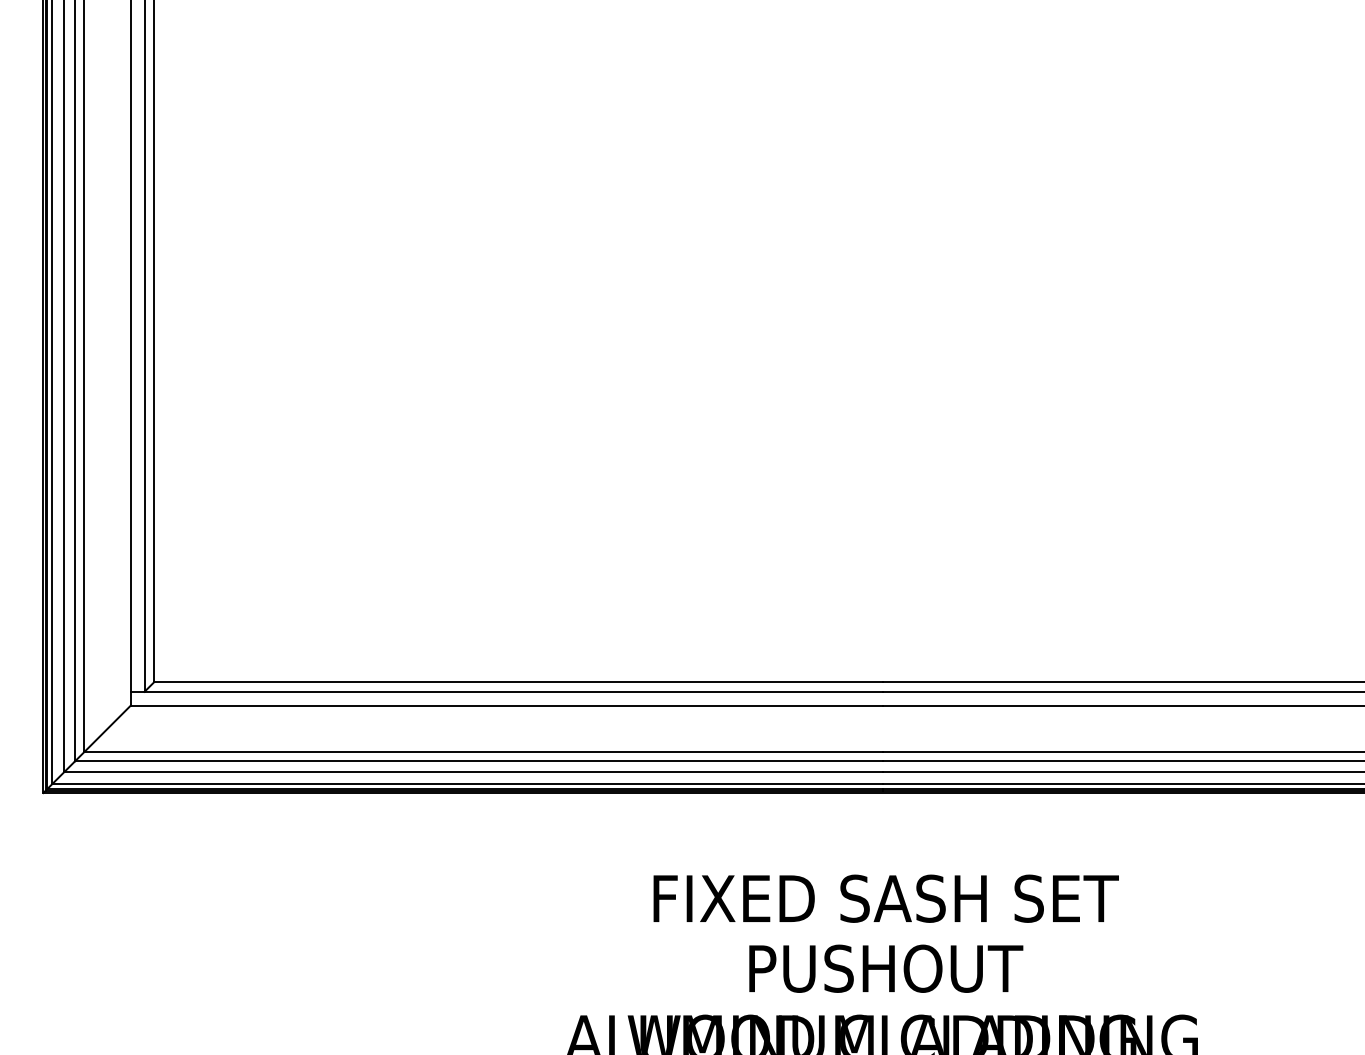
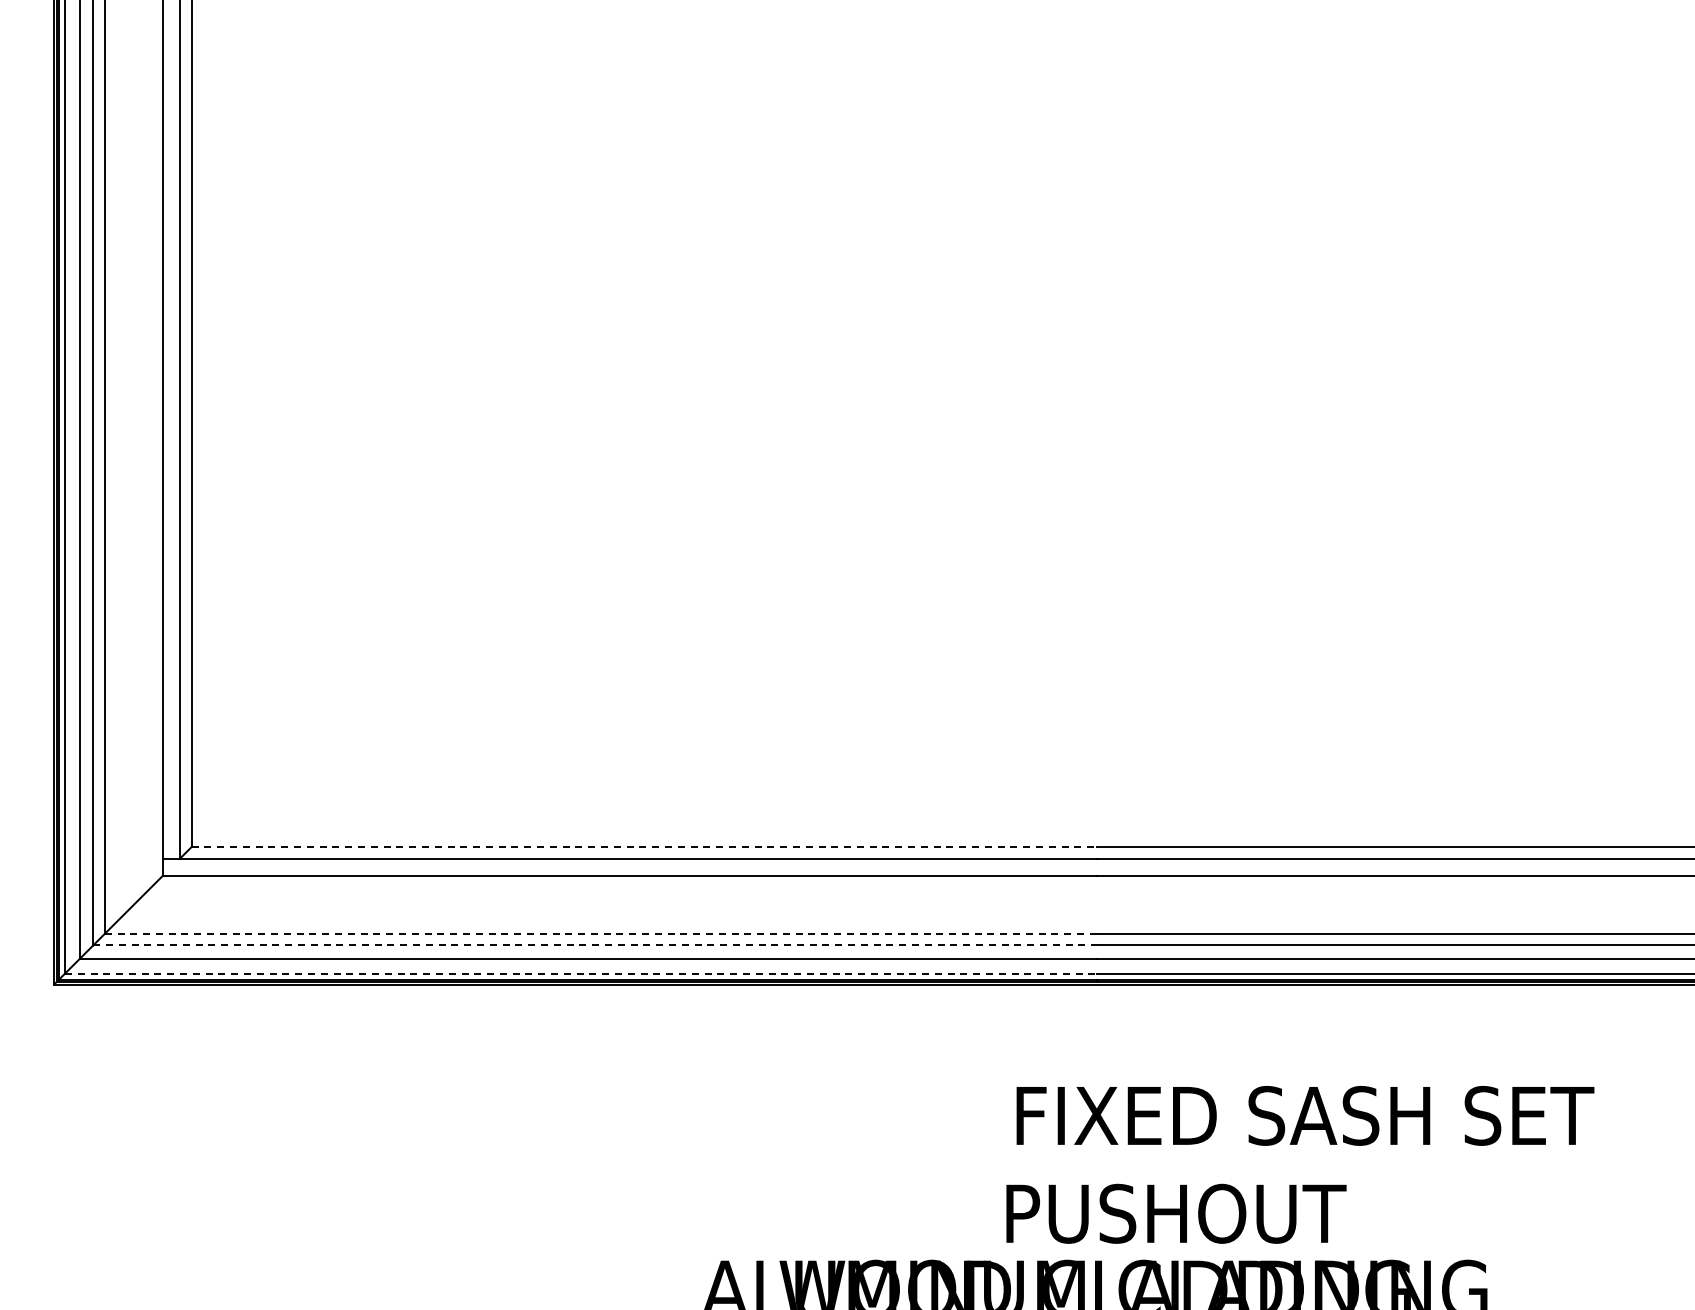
line: (518, 682) -> (644, 847), solid -> dashed
line: (484, 751) -> (601, 933), solid -> dashed
line: (479, 761) -> (595, 945), solid -> dashed
line: (467, 784) -> (580, 973), solid -> dashed
text: (886, 898) -> (1305, 1115), moved
text: (886, 968) -> (1176, 1213), moved

